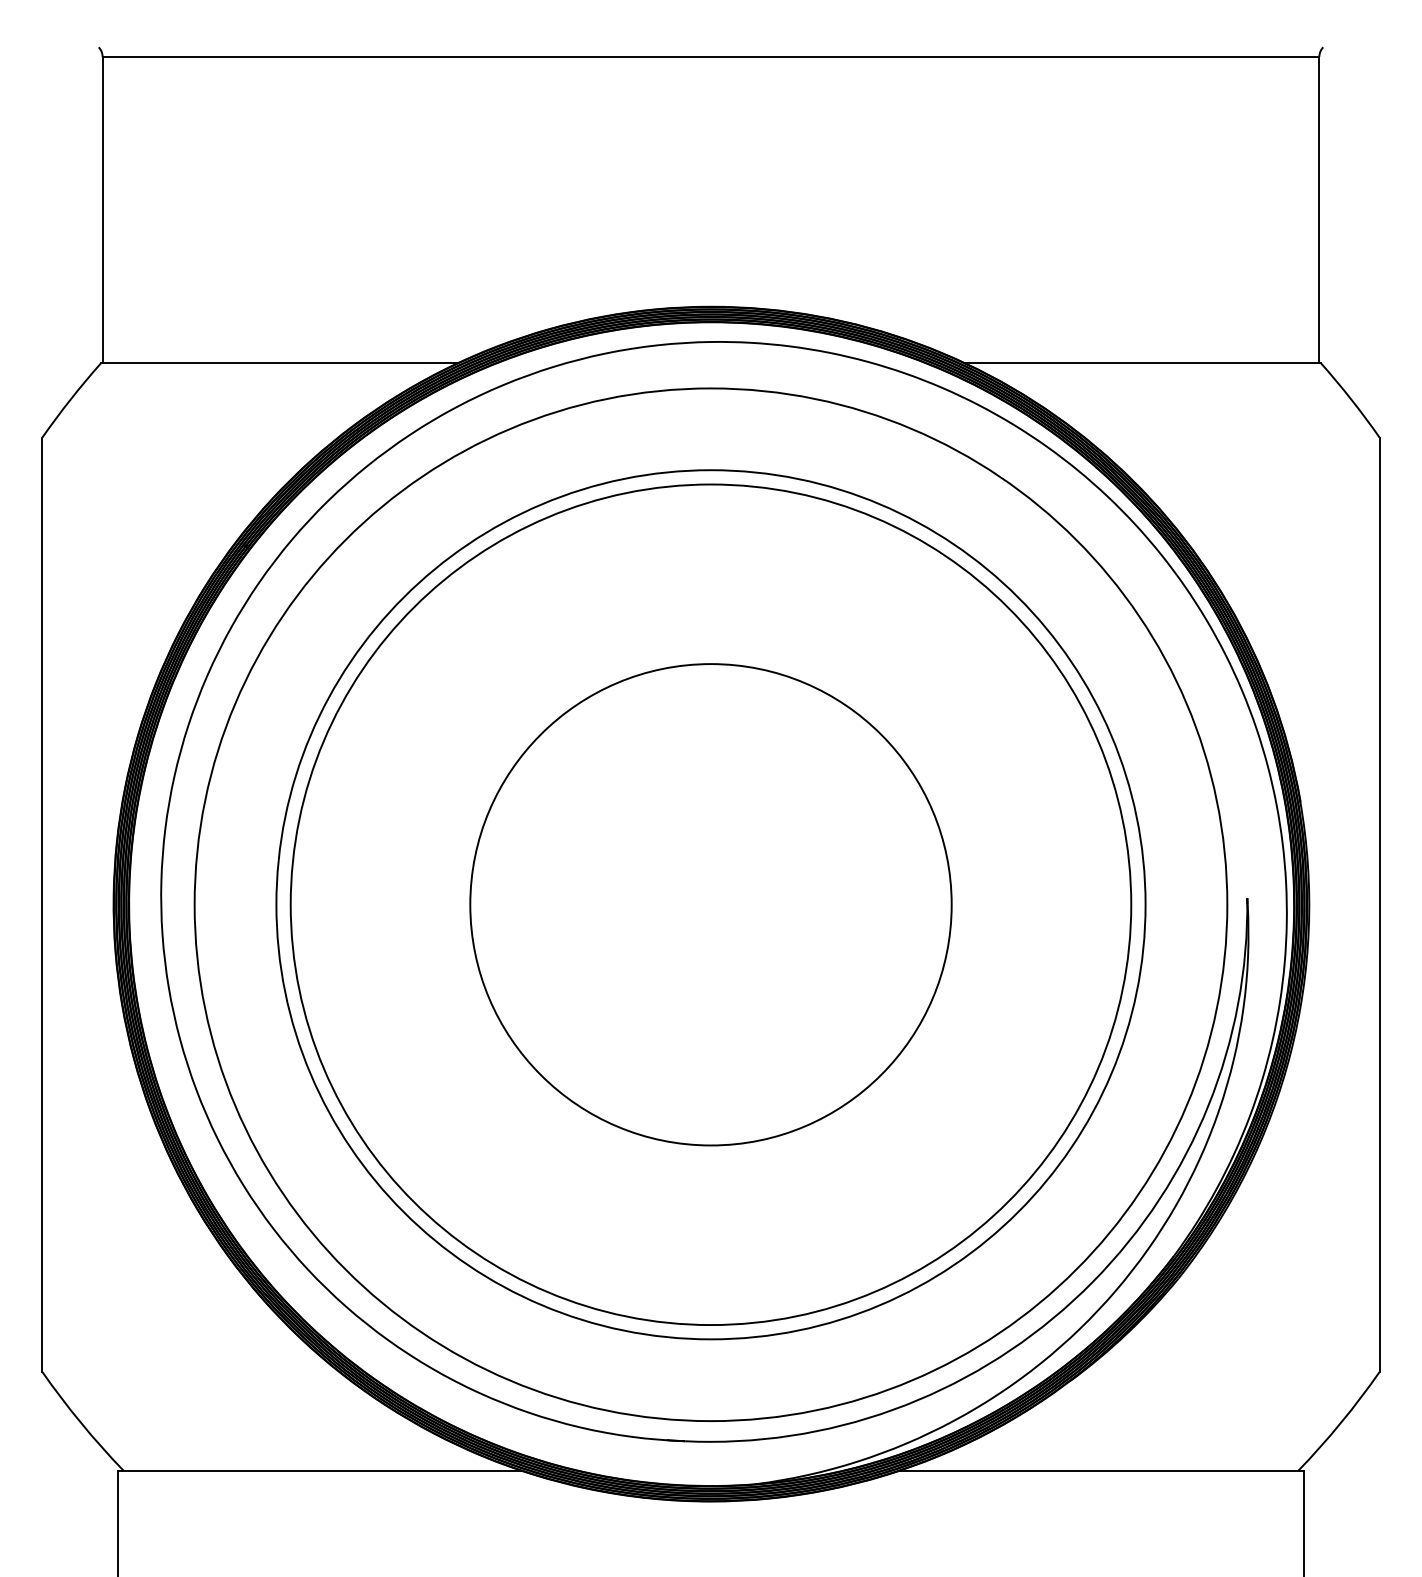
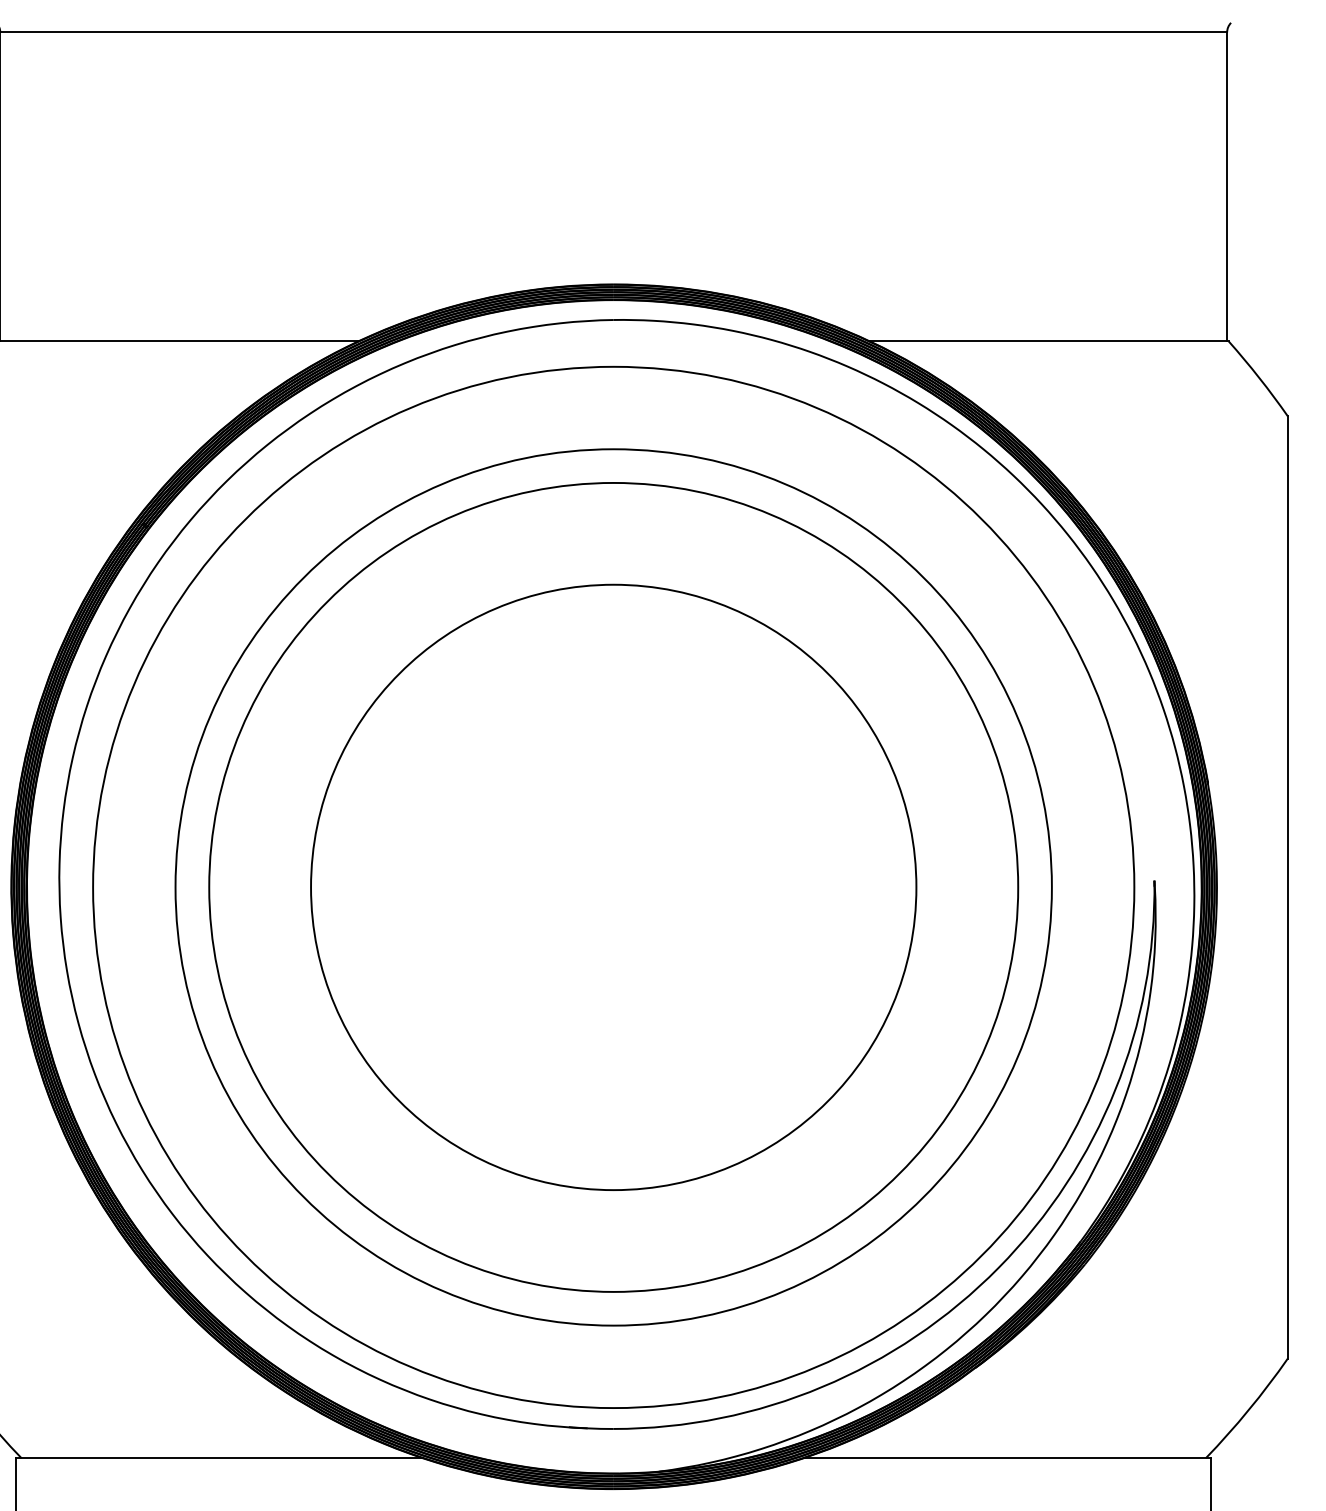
circle: (710, 904) -> (613, 887), size x0.71
circle: (710, 904) -> (613, 887), size x1.67

